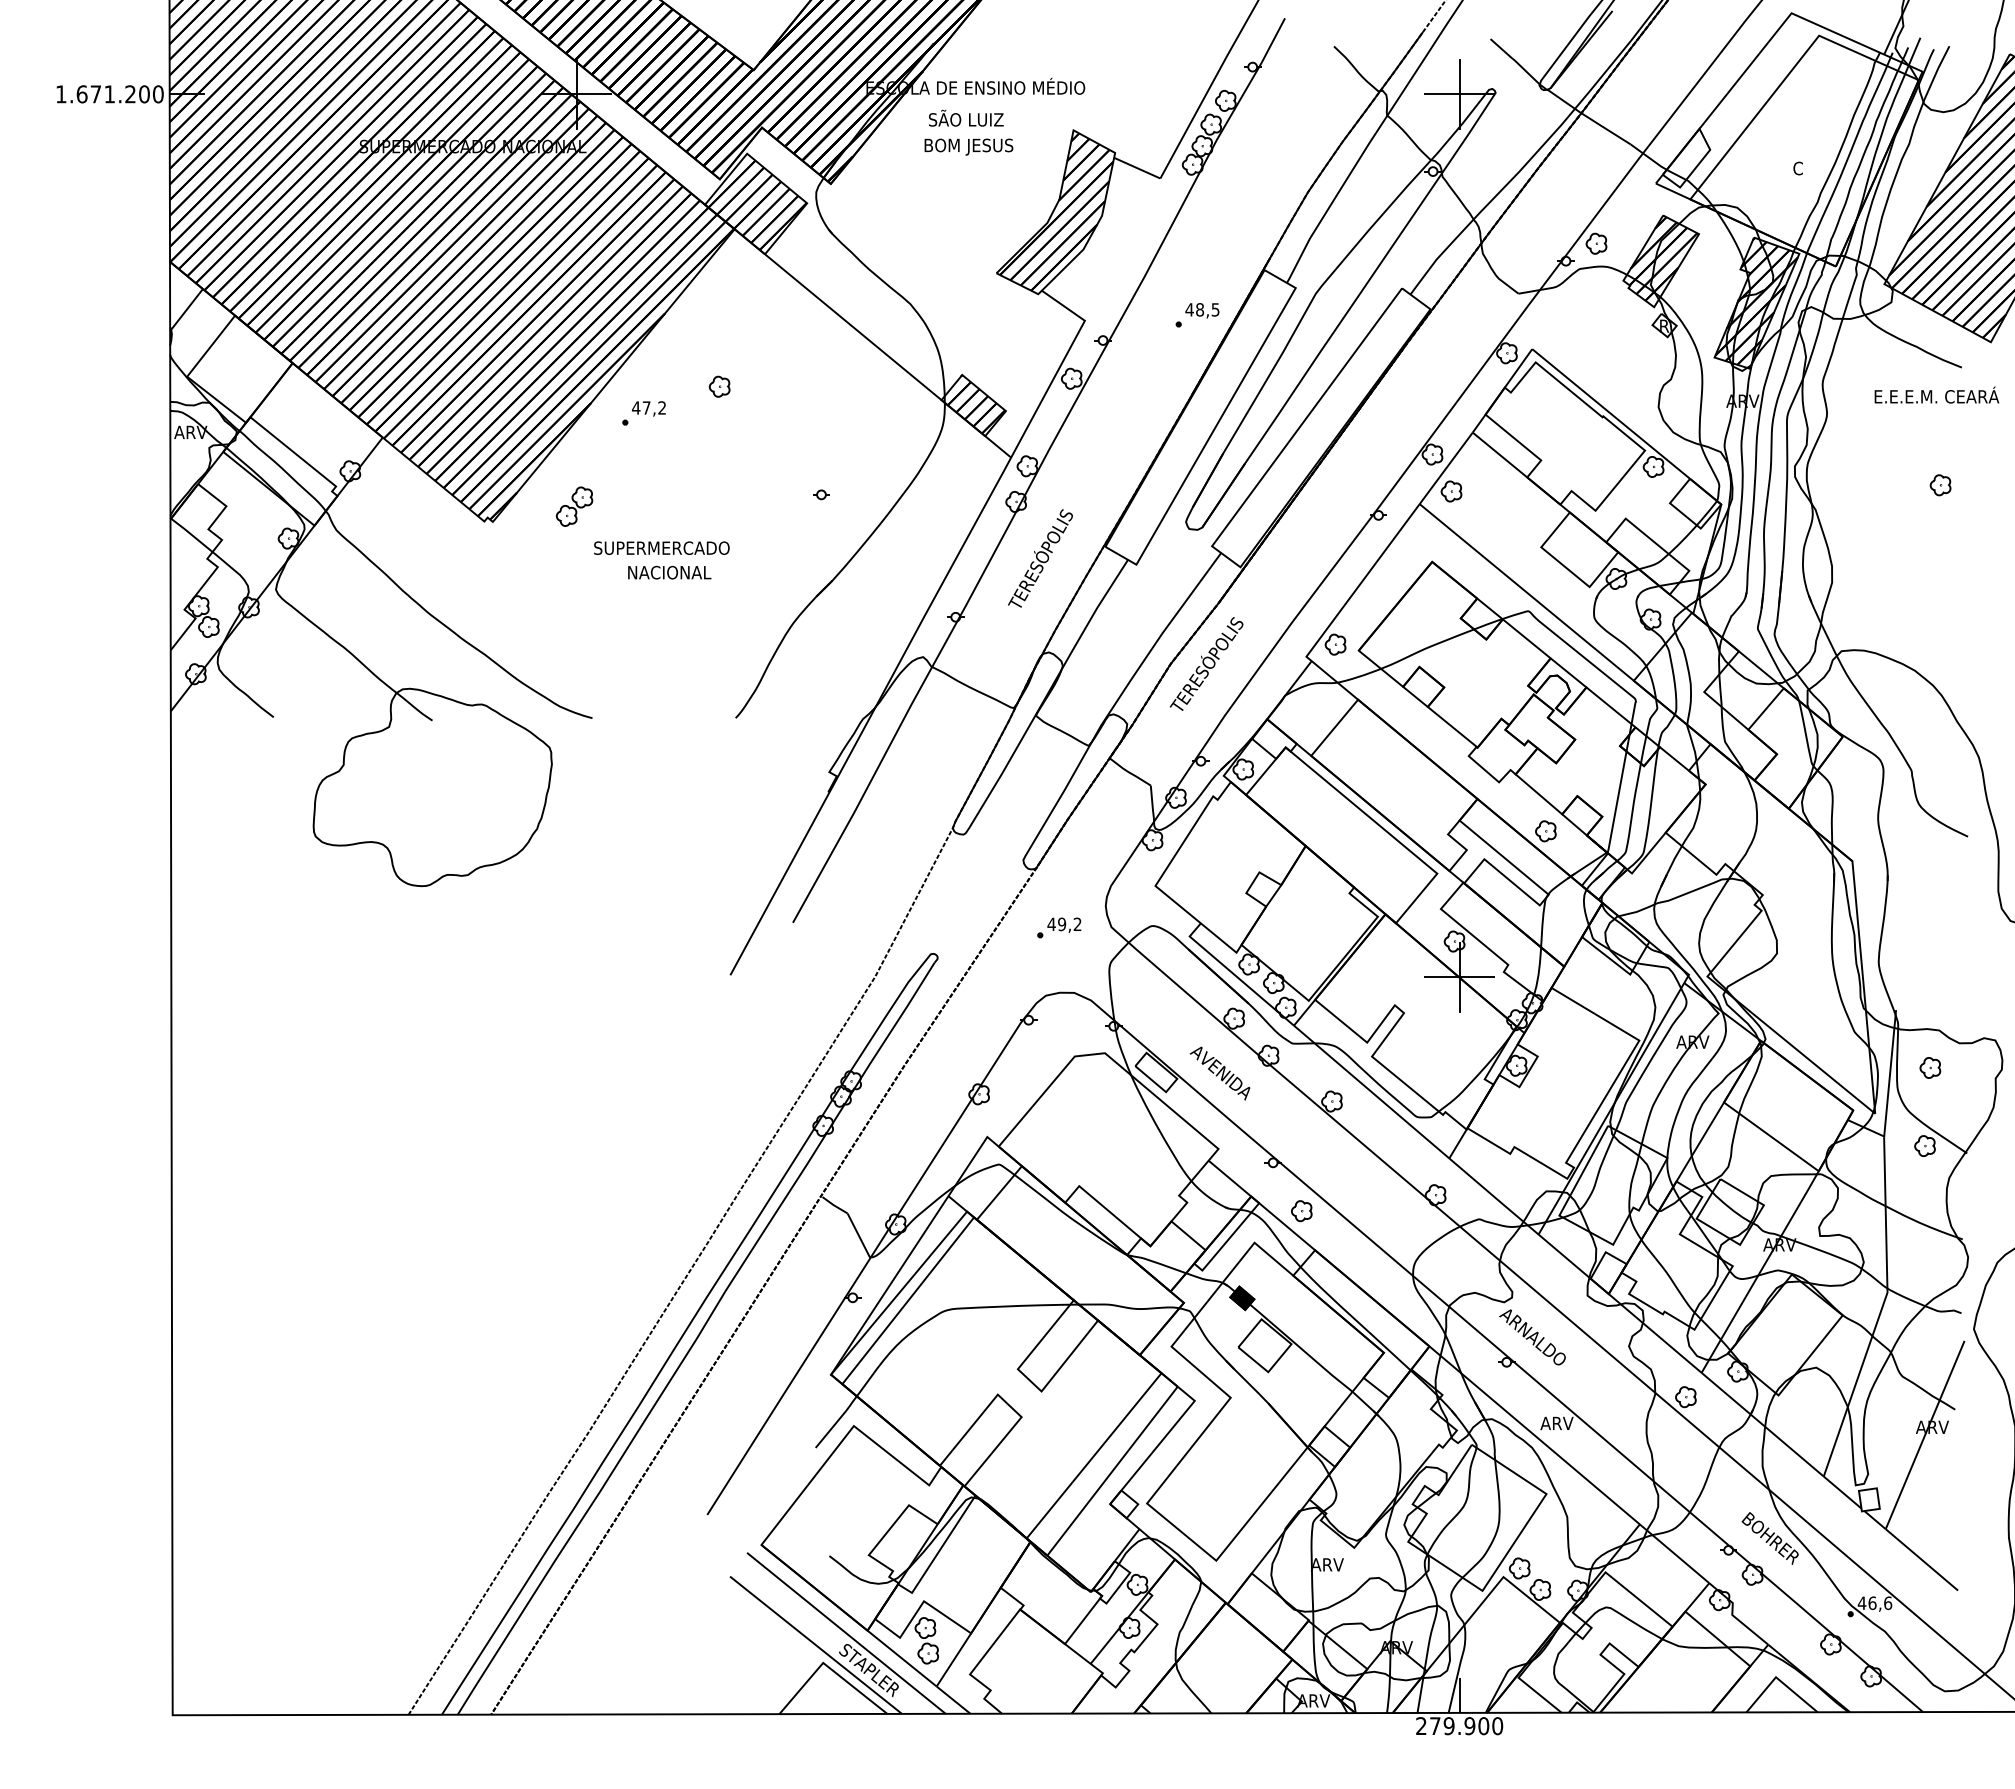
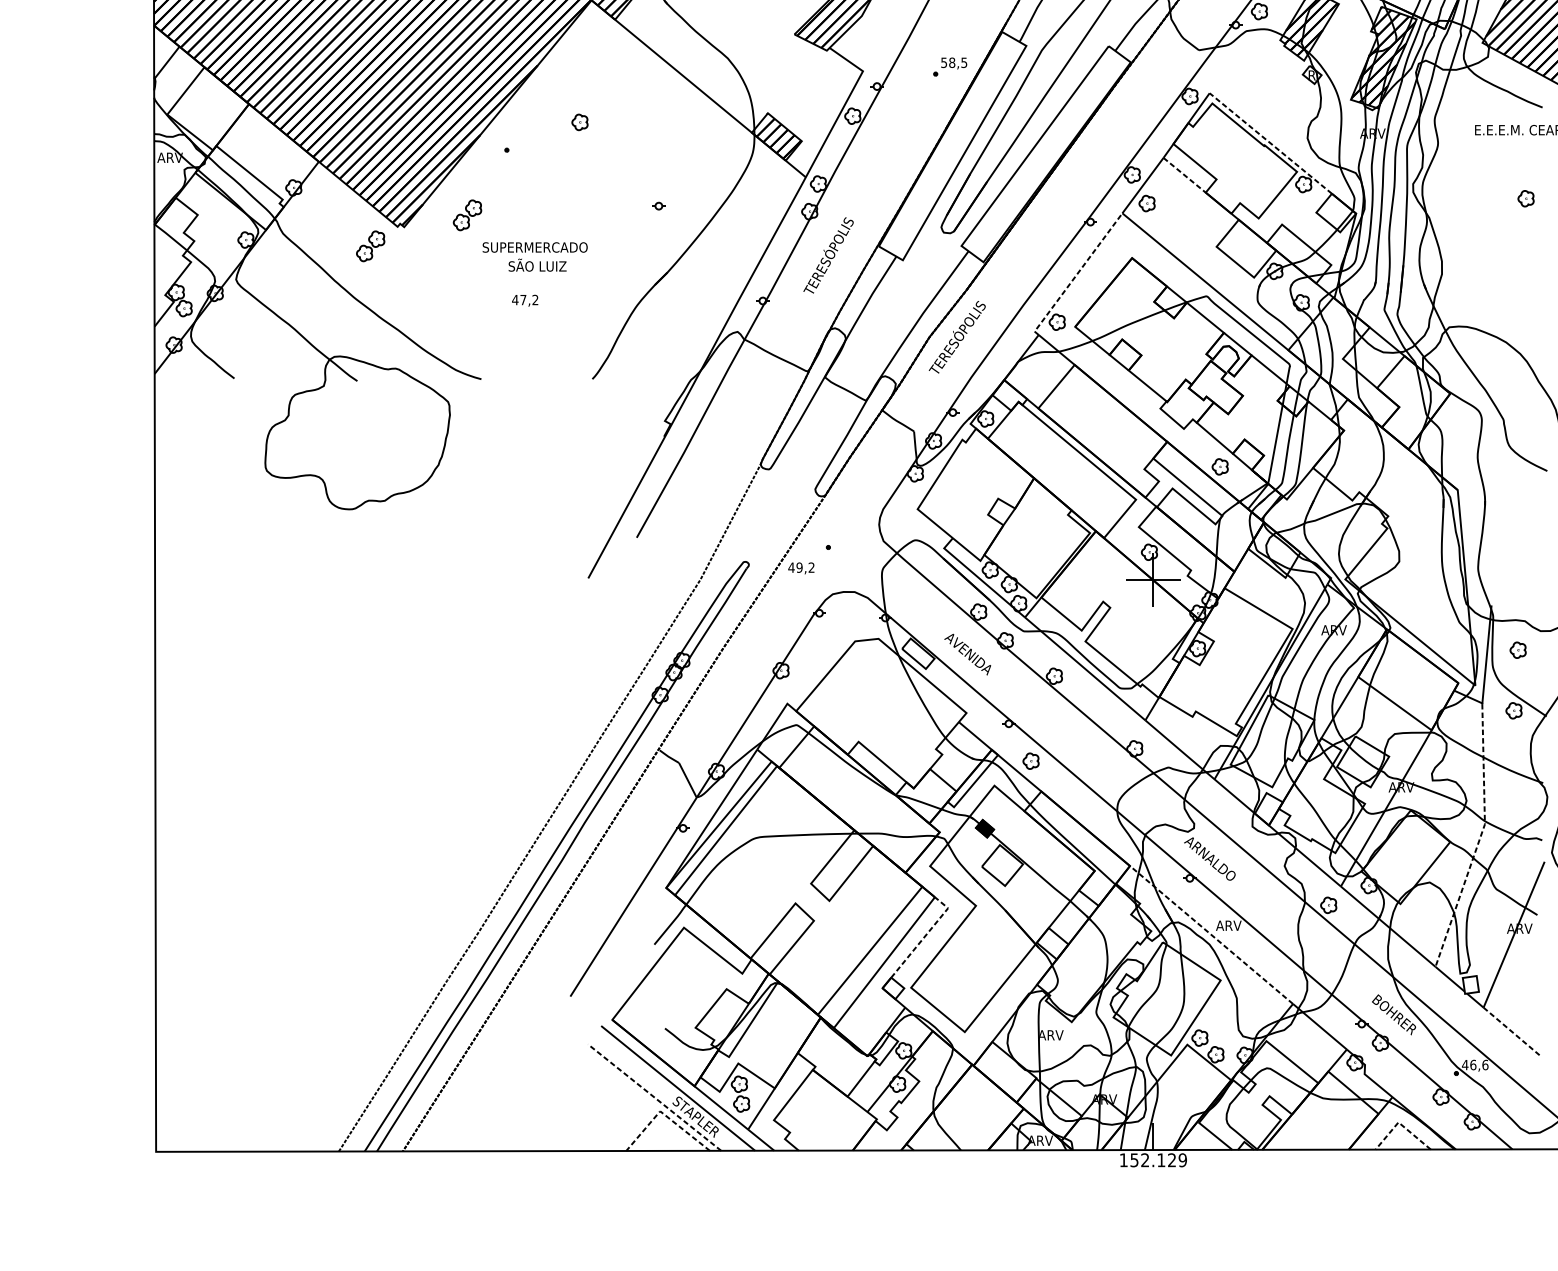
text: (1189, 309) -> (944, 62), 48,5 -> 58,5
text: (648, 408) -> (524, 300), moved
line: (1610, 413) -> (1270, 143), solid -> dashed
line: (1500, 455) -> (1185, 175), solid -> dashed
part: (449, 546) -> (370, 246), added
text: (669, 570) -> (541, 264), NACIONAL -> SÃO LUIZ
line: (1360, 583) -> (1076, 274), solid -> dashed
text: (1064, 924) -> (801, 567), moved
line: (1881, 1310) -> (1480, 838), solid -> dashed
line: (1534, 1435) -> (1211, 935), solid -> dashed
line: (1165, 1436) -> (925, 935), solid -> dashed
line: (1921, 1559) -> (1511, 1031), solid -> dashed
line: (815, 1644) -> (654, 1097), solid -> dashed
line: (827, 1666) -> (663, 1114), solid -> dashed
line: (1779, 1679) -> (1401, 1124), solid -> dashed
text: (1459, 1726) -> (1153, 1160), 279.900 -> 152.129

